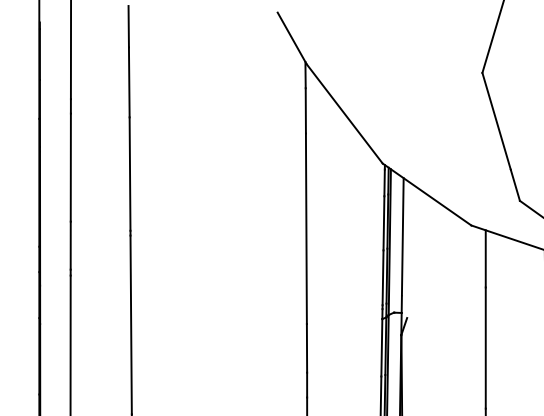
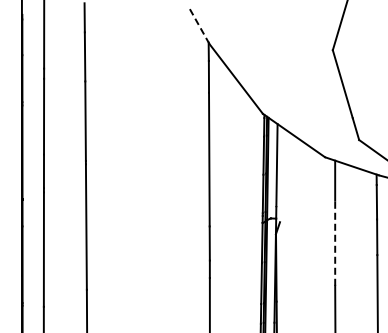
line: (292, 37) -> (199, 25), solid -> dashed
line: (486, 348) -> (335, 243), solid -> dashed

